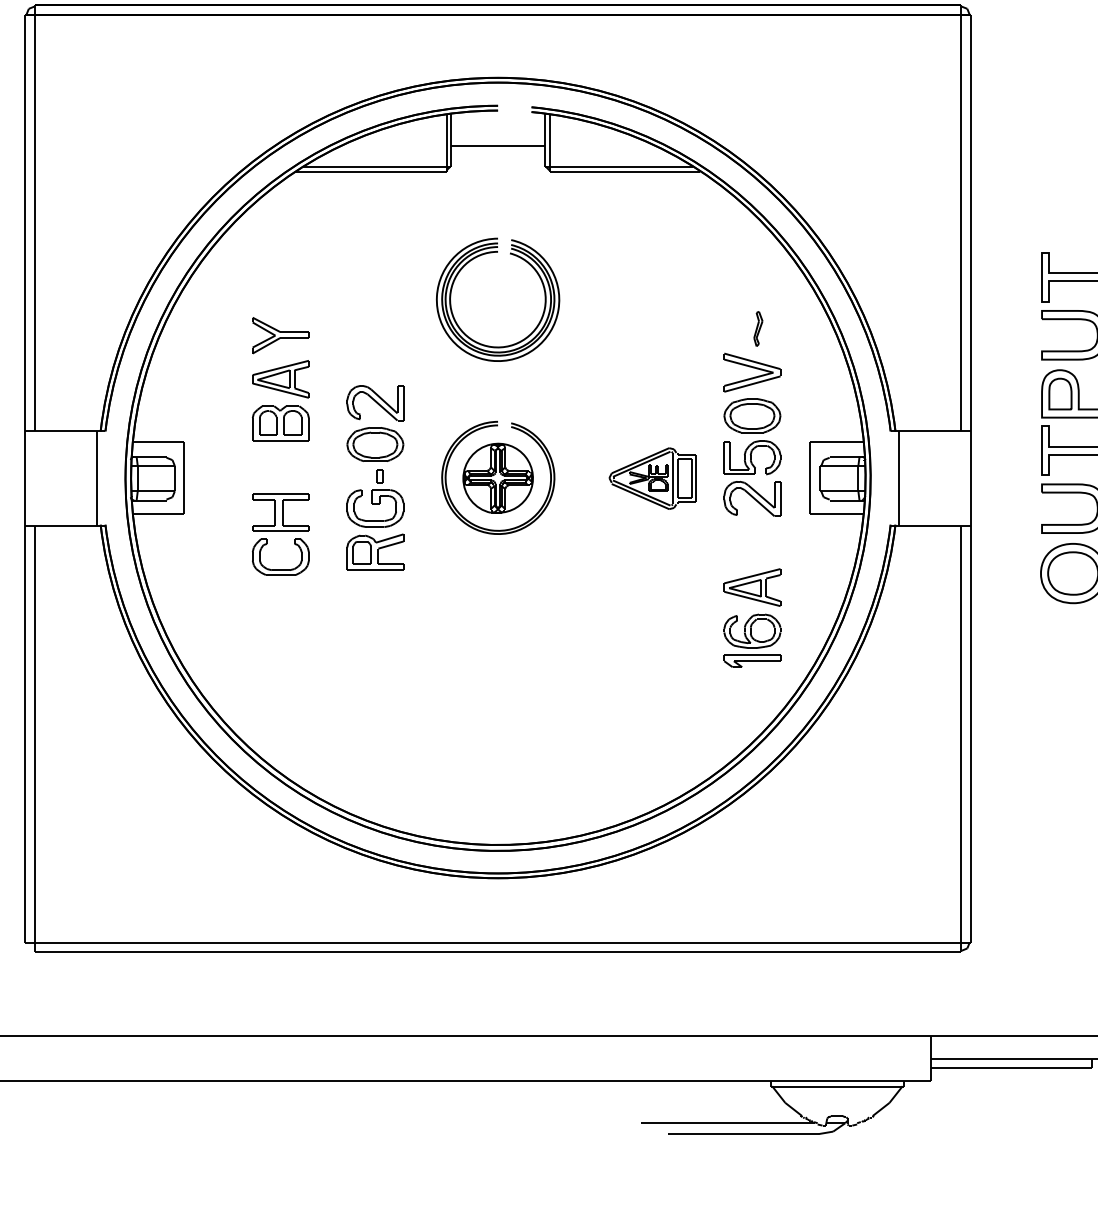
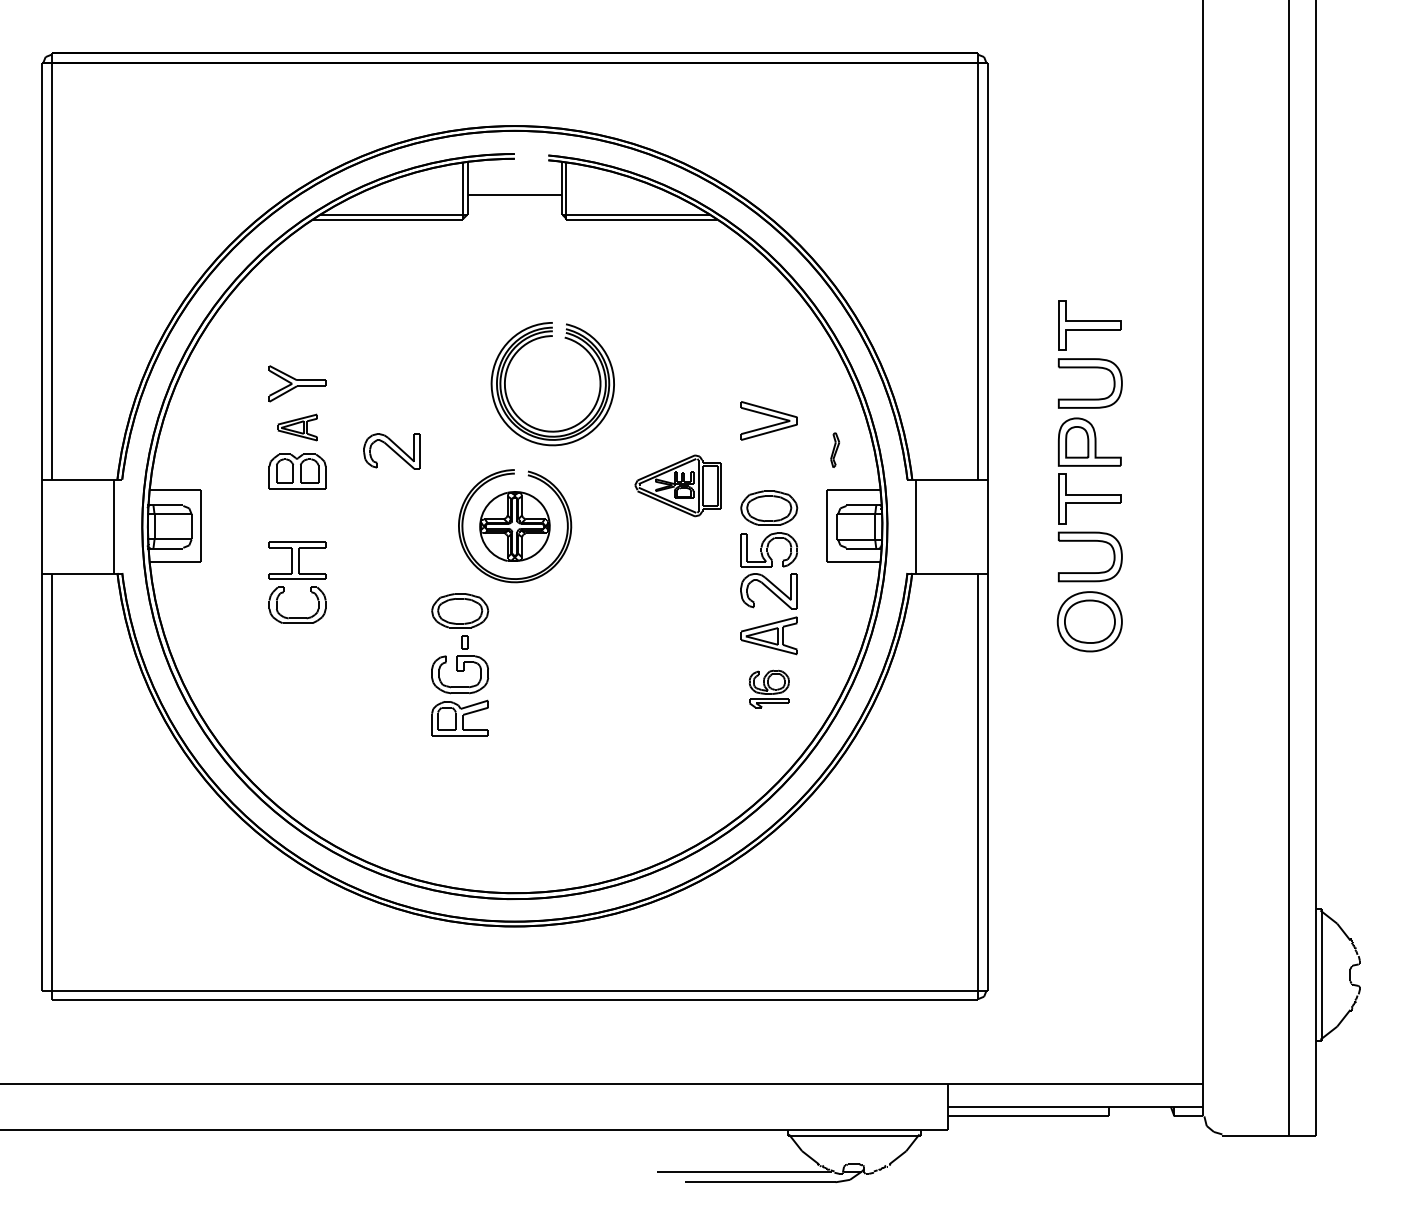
part: (758, 328) -> (835, 449), moved
part: (481, 343) -> (536, 427), moved
part: (280, 379) -> (297, 427), size x0.7
part: (752, 457) -> (769, 549), moved
part: (651, 478) -> (677, 485), moved
part: (375, 498) -> (460, 664), moved
part: (752, 640) -> (769, 688), size x0.7

